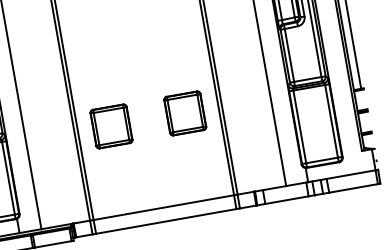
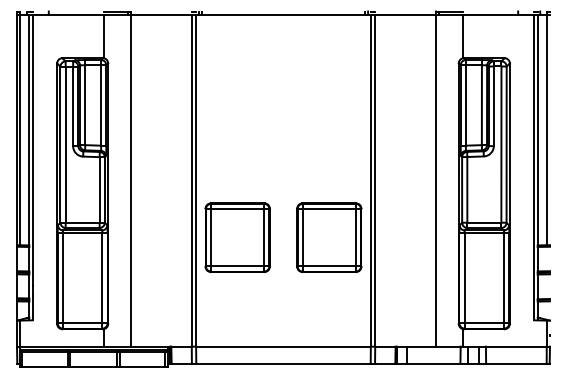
part: (185, 113) -> (329, 237), size x1.43
part: (111, 126) -> (237, 237), size x1.43

